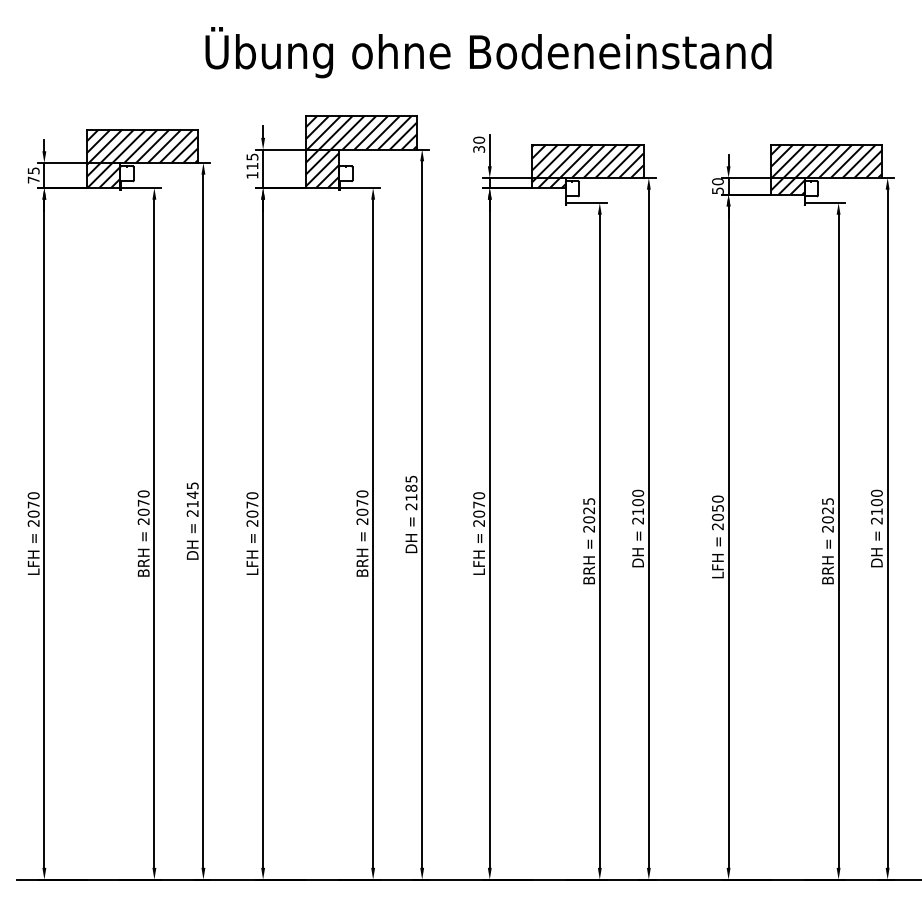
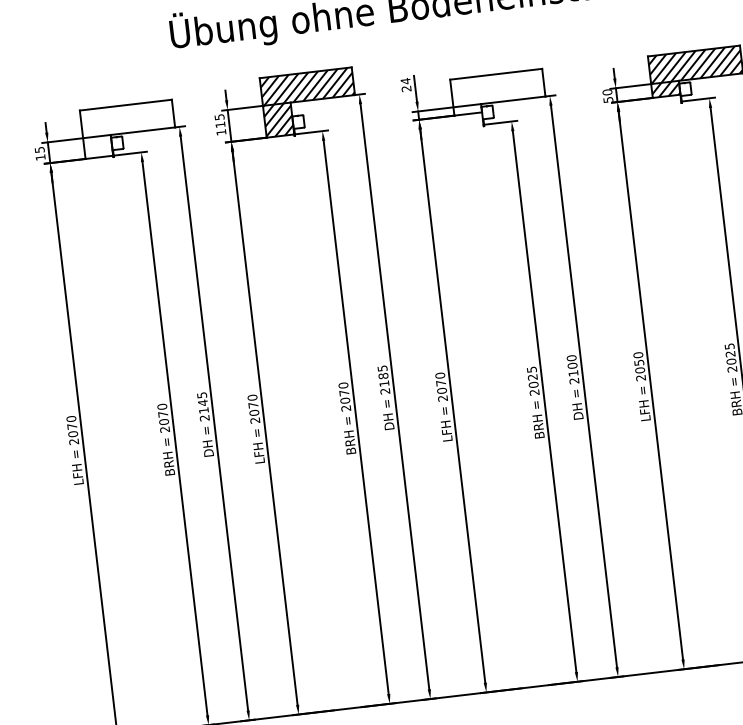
text: (479, 144) -> (406, 84), 30 -> 24
hatch: (142, 158) -> (128, 129), removed
hatch: (587, 166) -> (497, 92), removed
text: (33, 179) -> (40, 157), 75 -> 15

